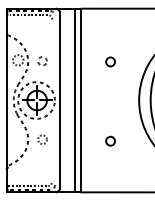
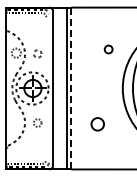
part: (110, 61) -> (108, 49), moved
line: (80, 100) -> (71, 88), solid -> dashed
part: (110, 141) -> (97, 124), size x1.6

